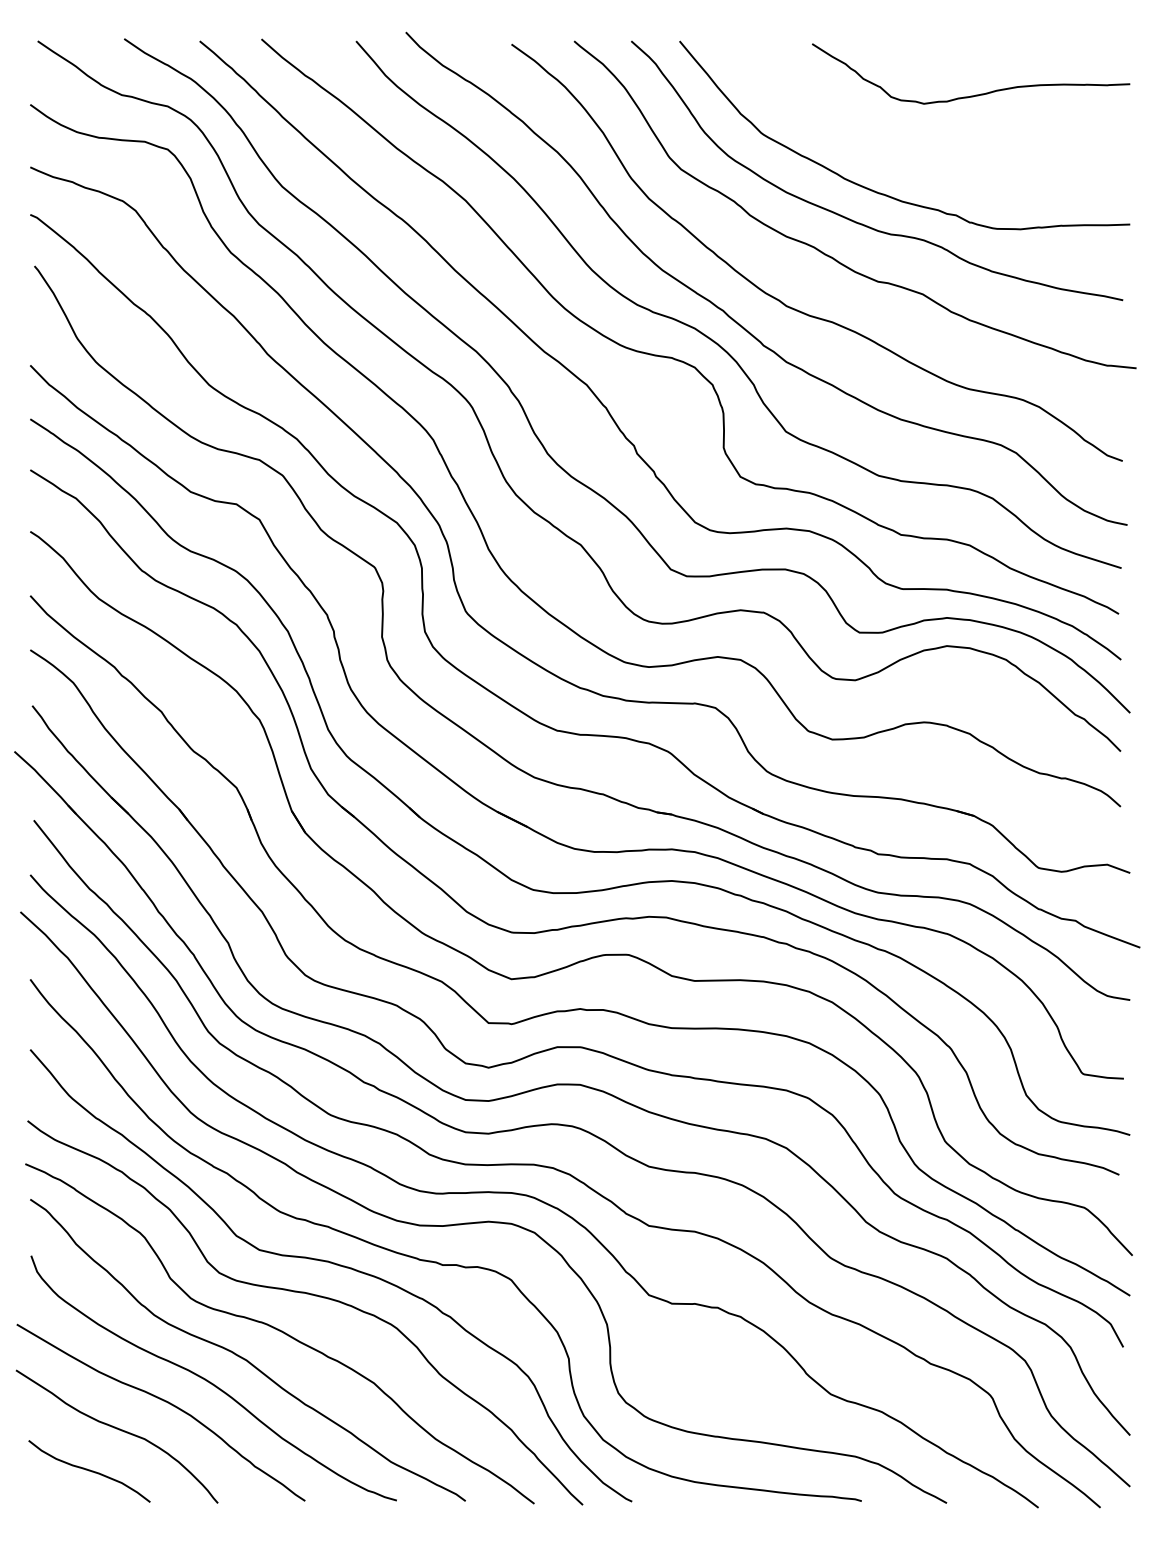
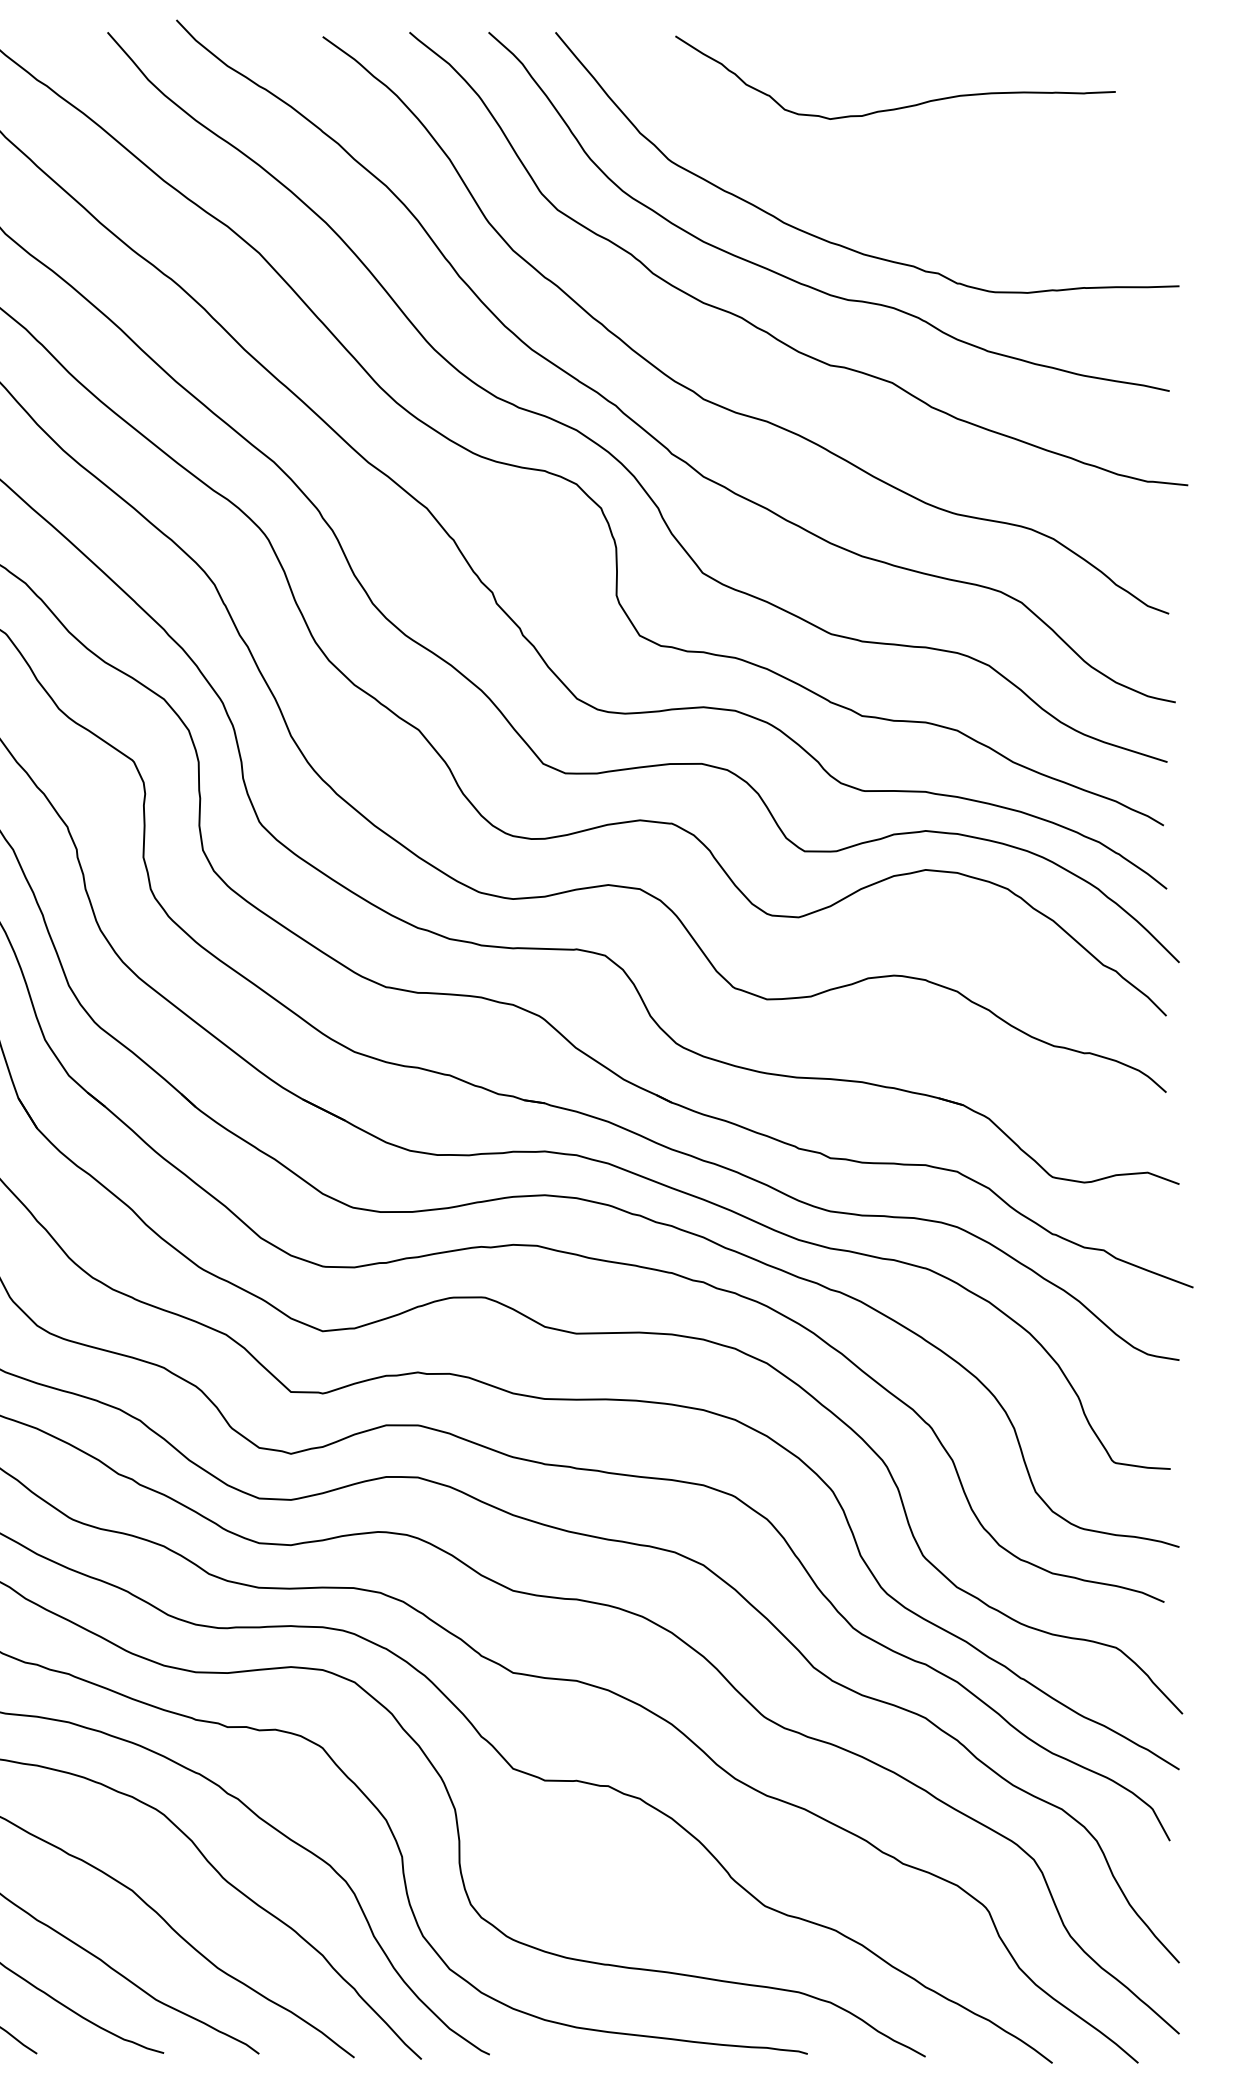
curve: (975, 94) -> (901, 106), moved

